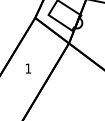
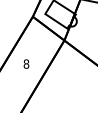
text: (28, 67) -> (26, 63), 1 -> 8

